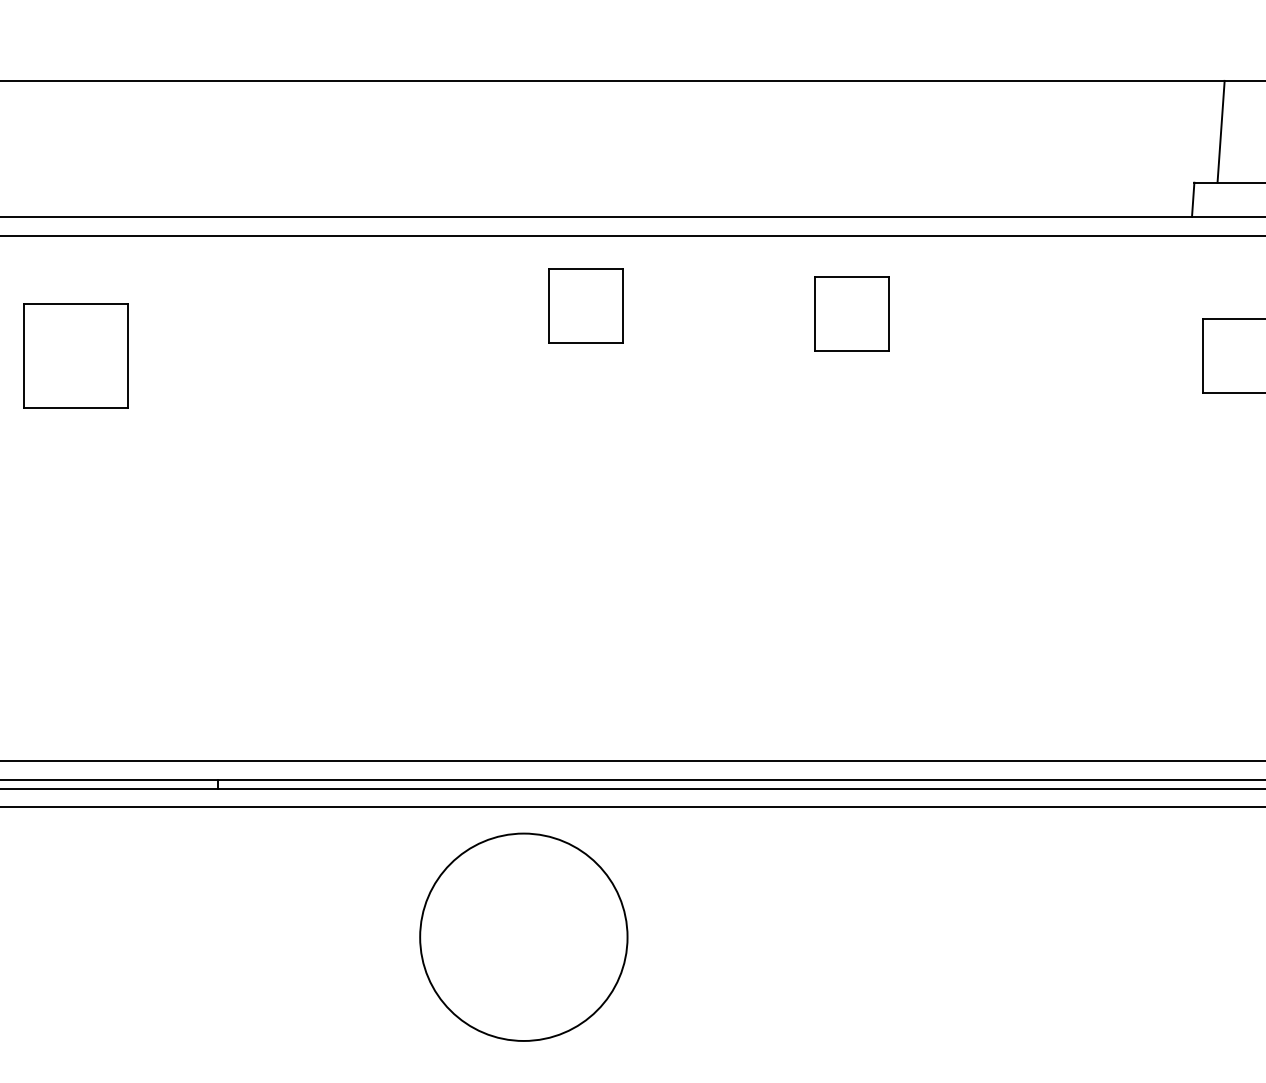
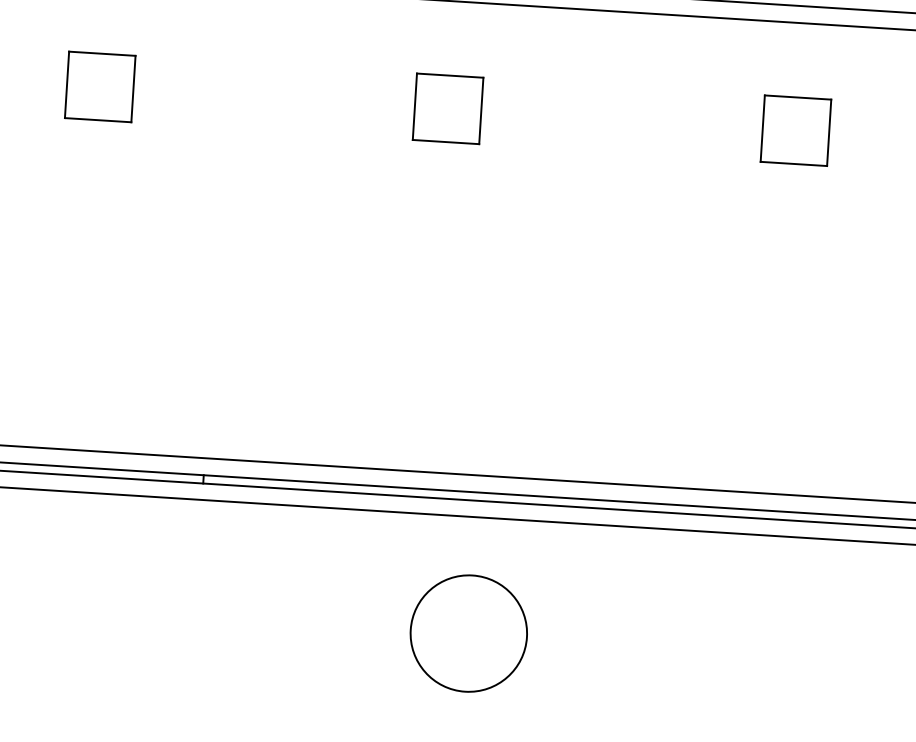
part: (585, 305) -> (447, 108), moved
part: (851, 313) -> (795, 130), moved
part: (75, 355) -> (99, 86), size x0.71
circle: (523, 937) -> (468, 633), size x0.62

